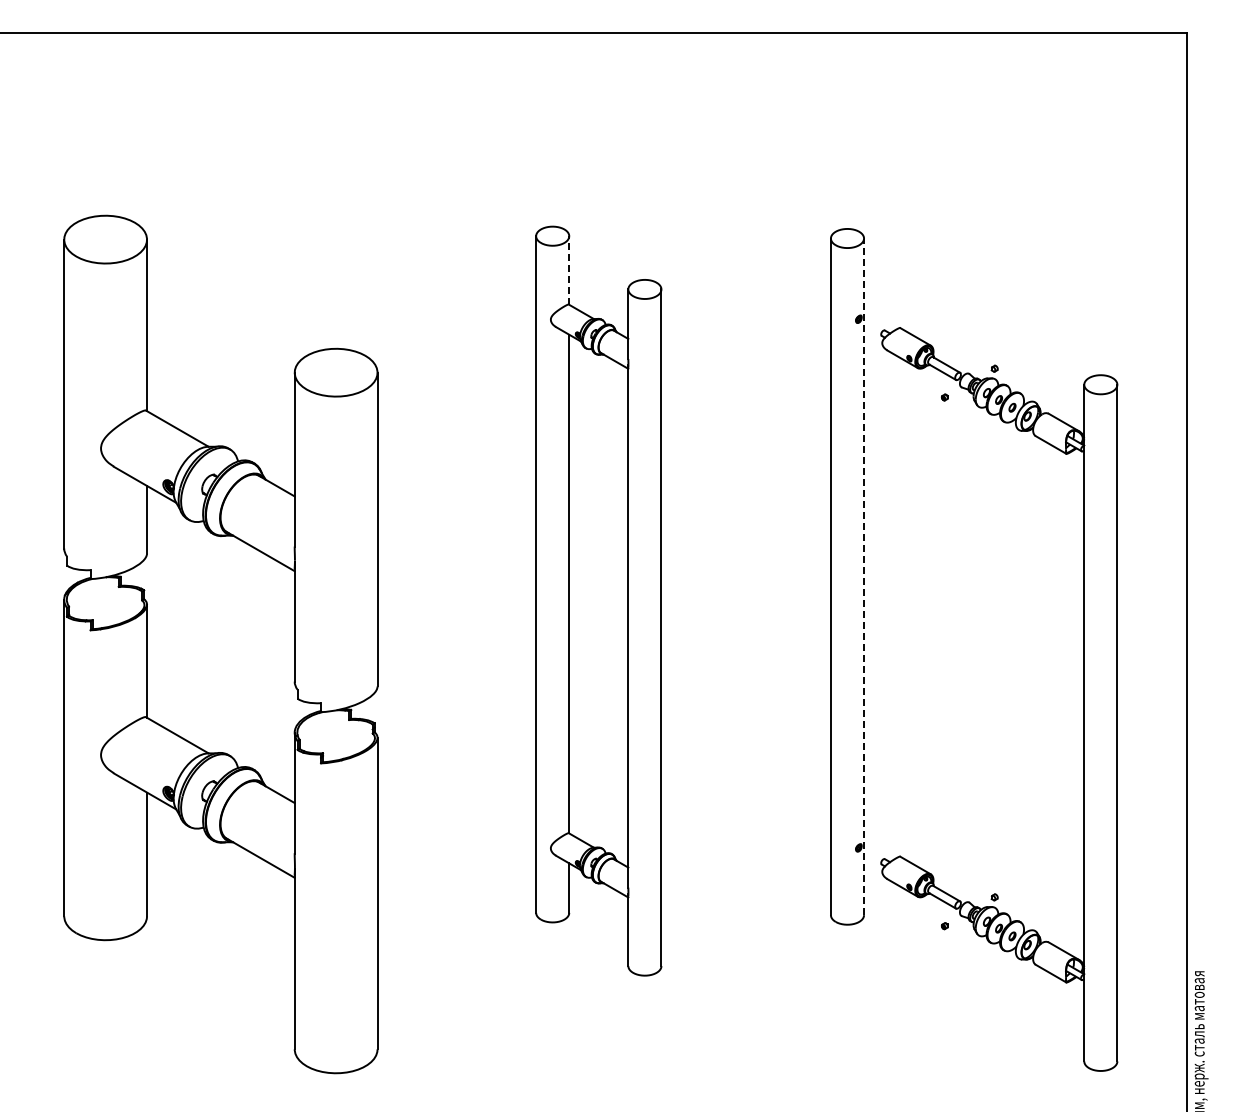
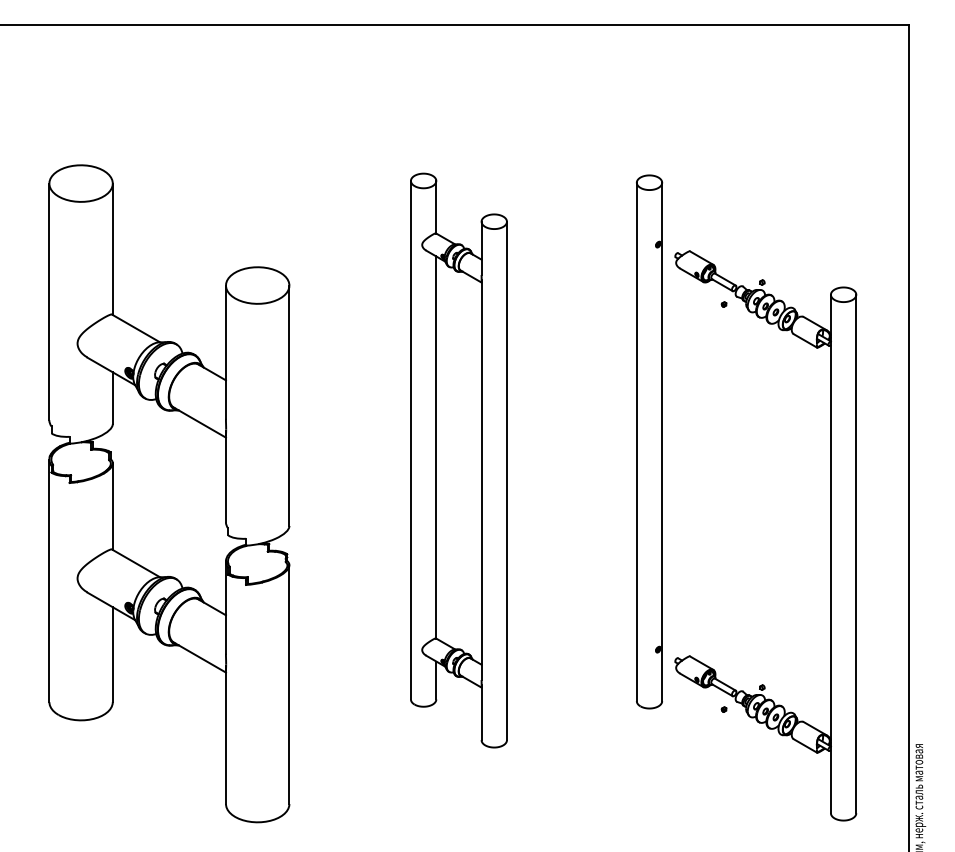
line: (569, 270) -> (436, 207), dashed -> solid
line: (864, 576) -> (662, 441), dashed -> solid

